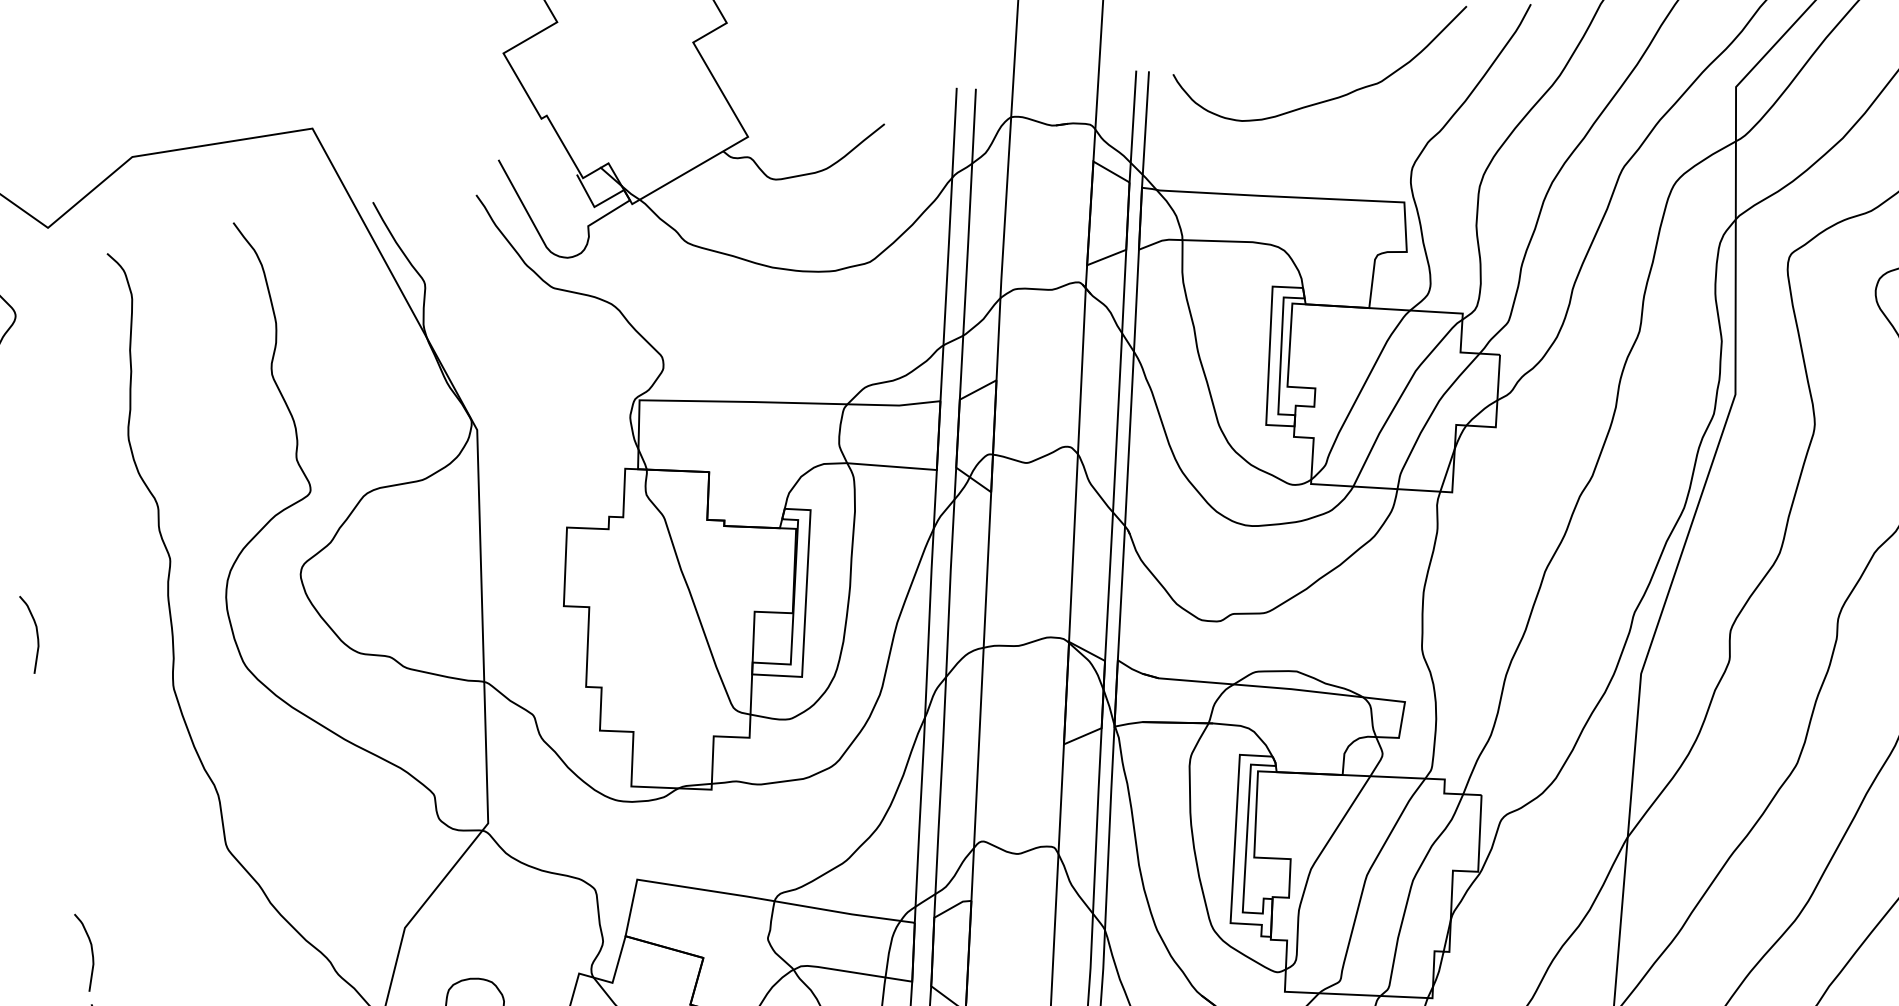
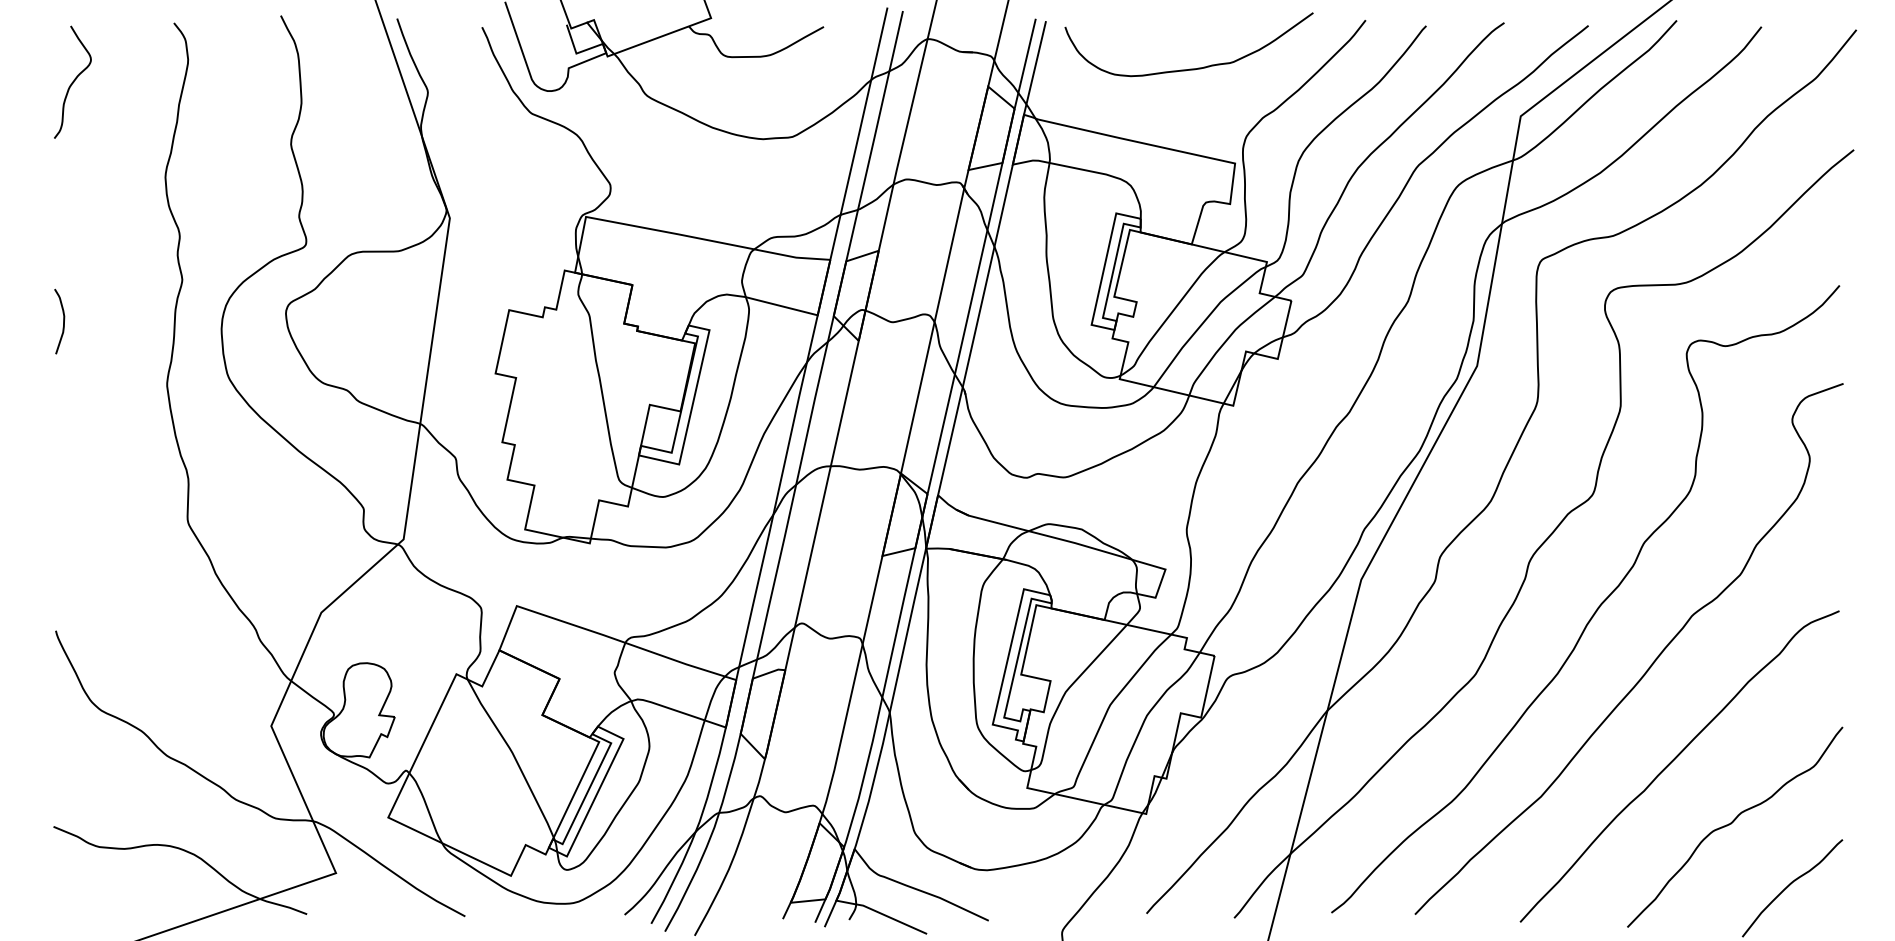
curve: (91, 951) -> (63, 587), removed

